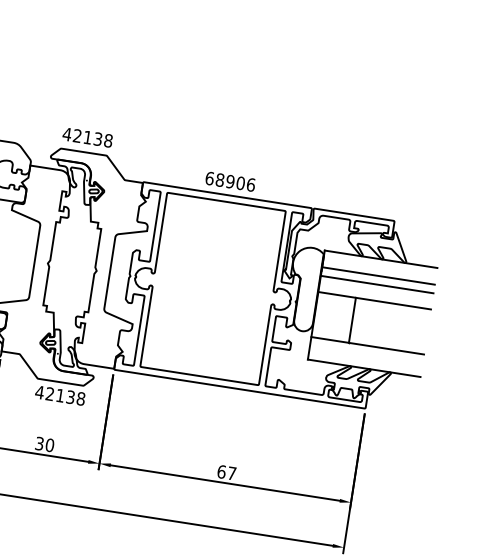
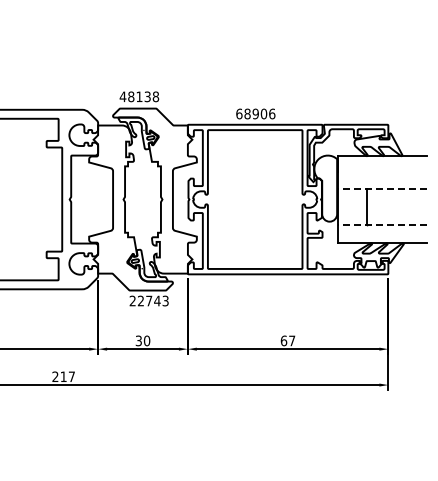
text: (77, 135) -> (131, 96), 42138 -> 48138
line: (378, 275) -> (382, 169), removed
line: (377, 284) -> (382, 176), removed
line: (374, 301) -> (382, 189), solid -> dashed
line: (367, 346) -> (382, 225), solid -> dashed
text: (59, 394) -> (148, 300), 42138 -> 22743

